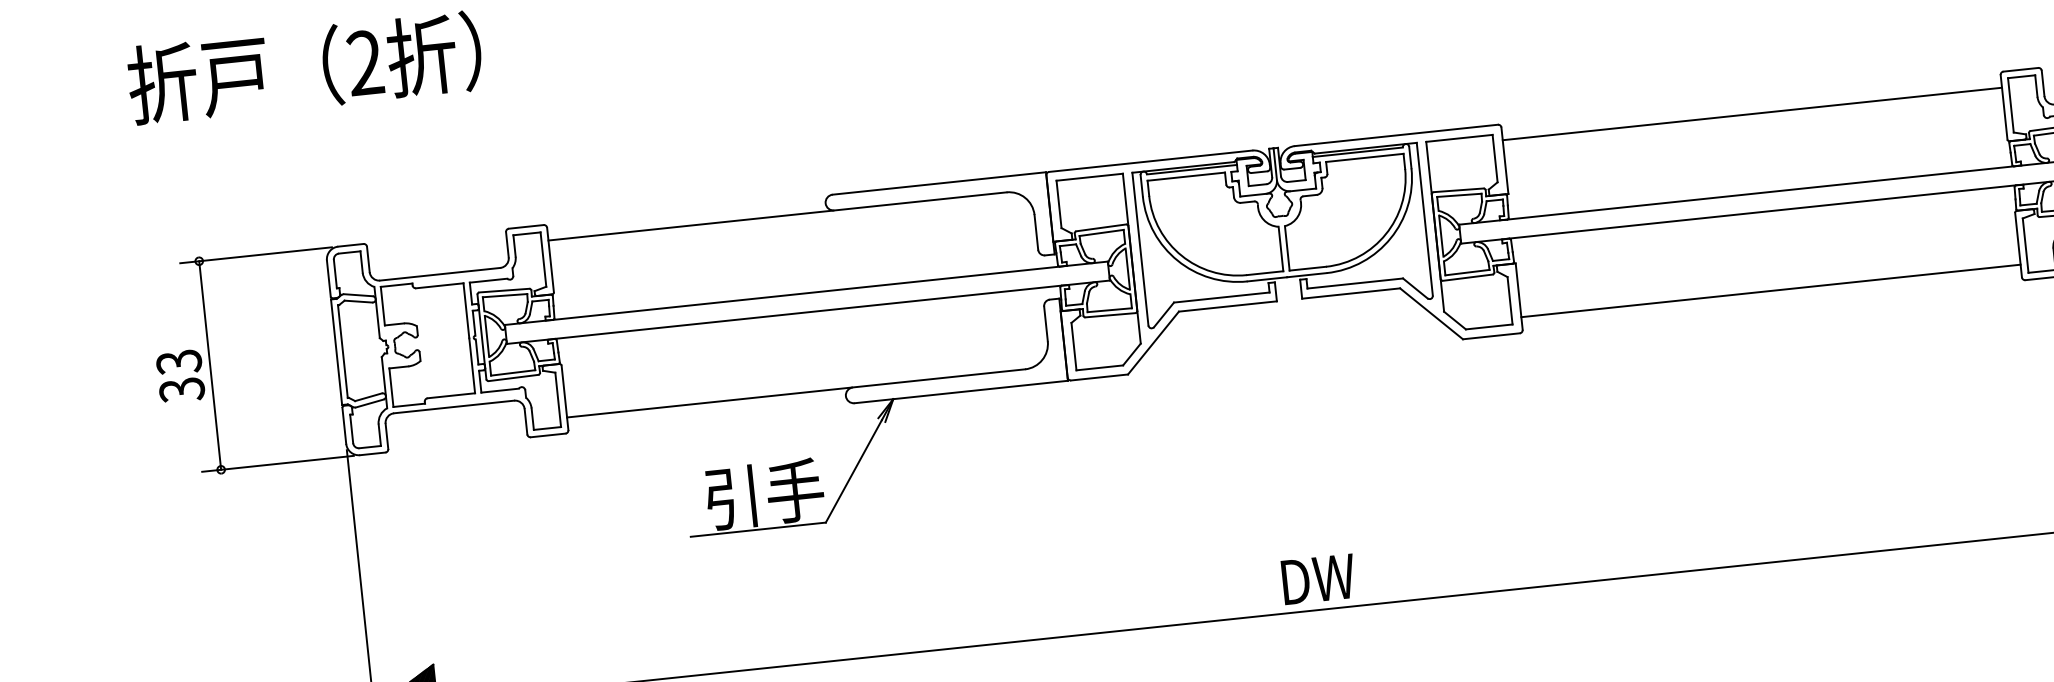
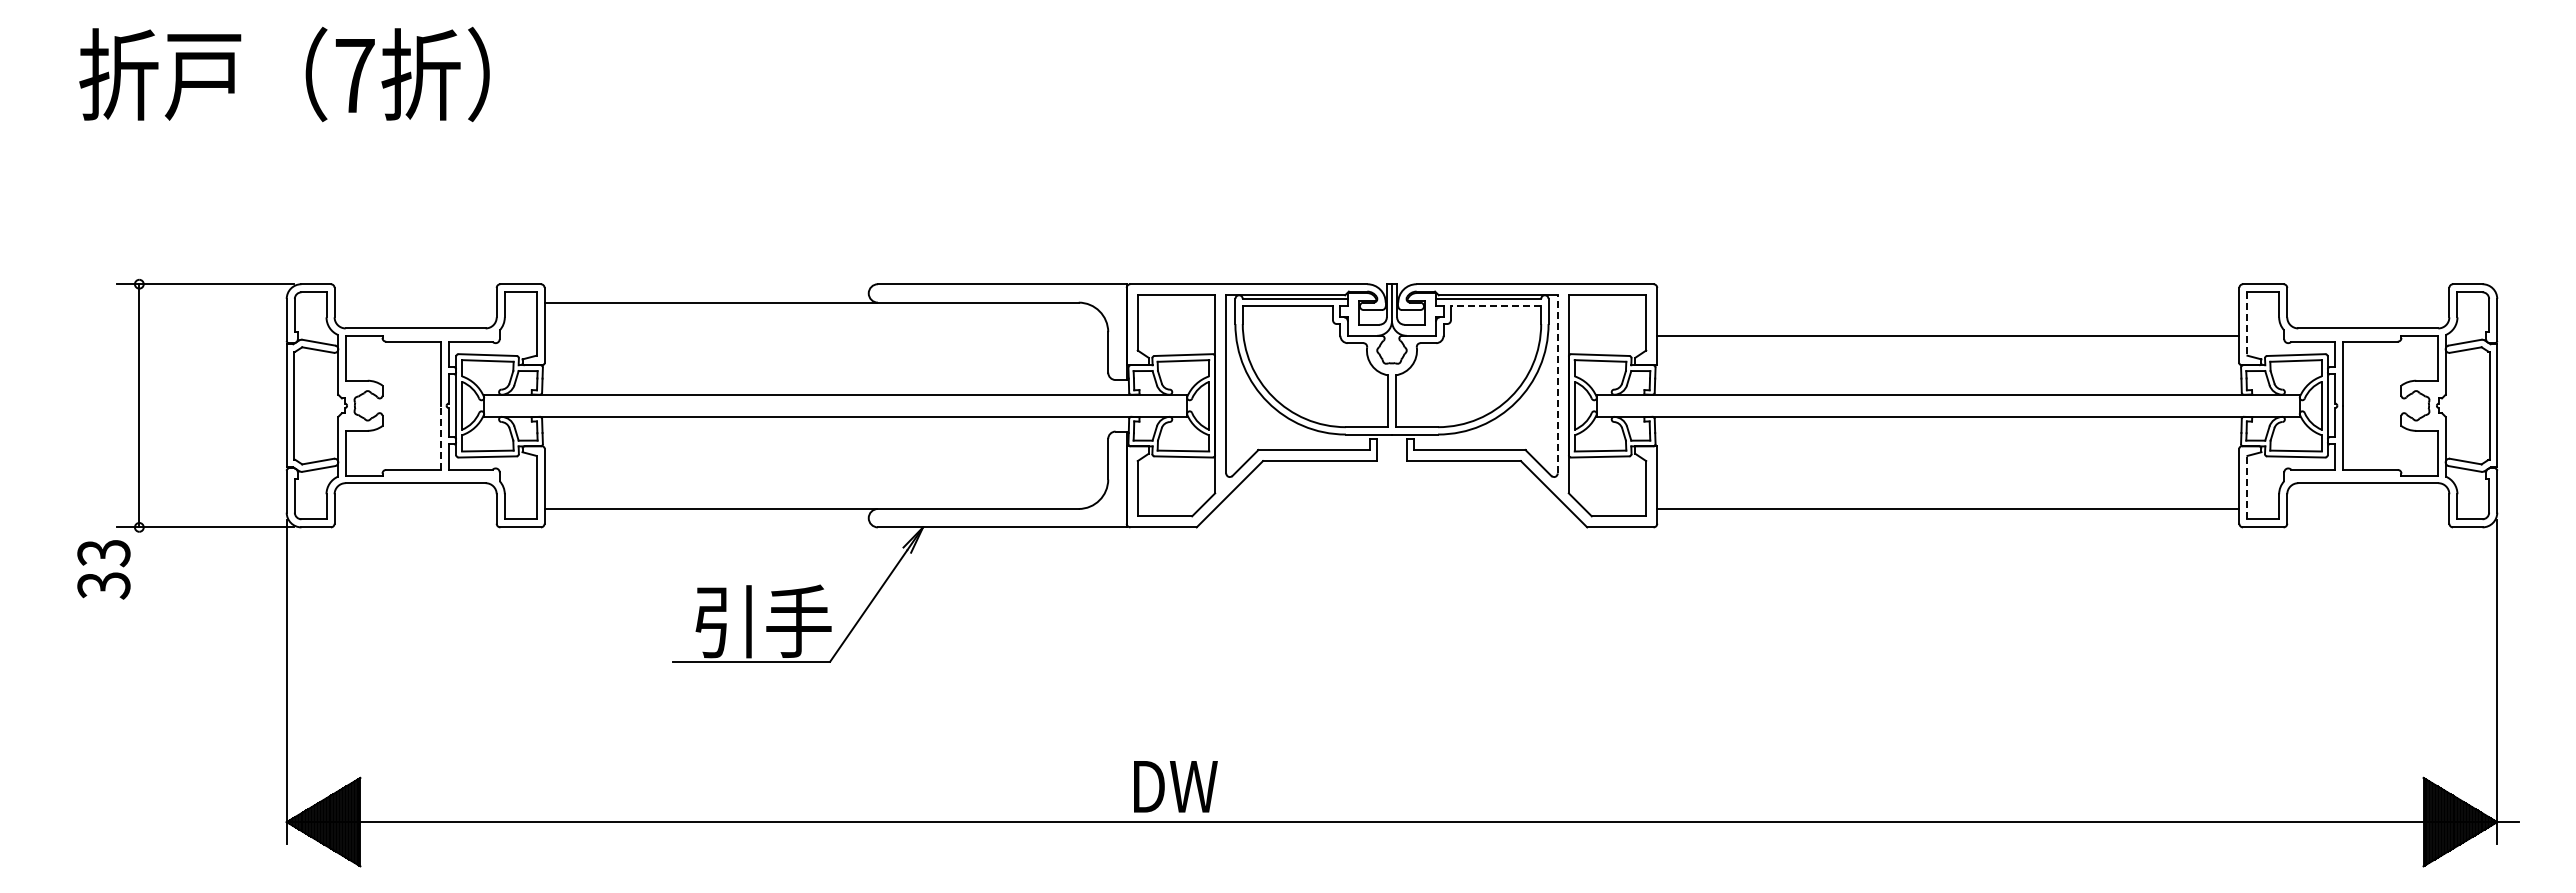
text: (364, 61) -> (354, 74), 2 -> 7
line: (2010, 105) -> (2247, 324), solid -> dashed
line: (1752, 113) -> (1948, 335), moved
line: (1364, 158) -> (1495, 306), solid -> dashed
line: (1424, 218) -> (1557, 383), solid -> dashed
line: (2025, 245) -> (2247, 487), solid -> dashed
line: (472, 365) -> (441, 437), solid -> dashed
text: (180, 376) -> (103, 569), moved
text: (1318, 579) -> (1175, 786), moved

